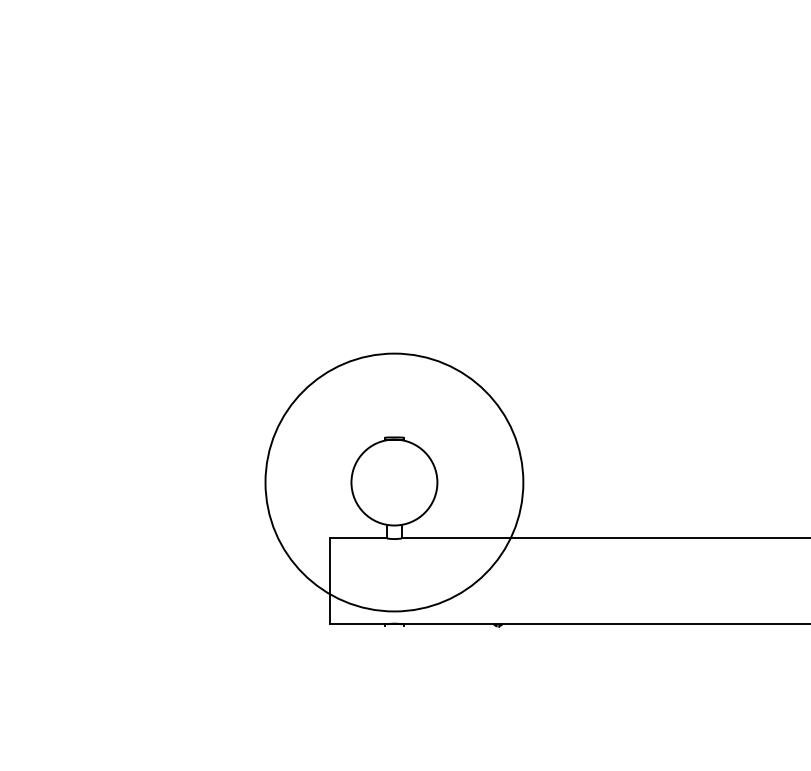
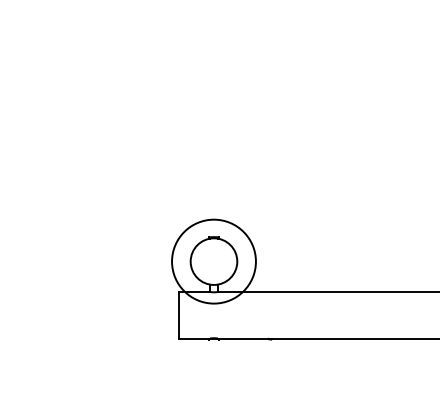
circle: (393, 482) -> (213, 261), size x0.6

